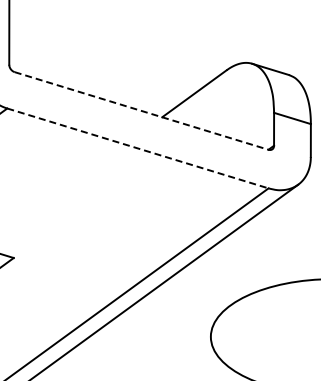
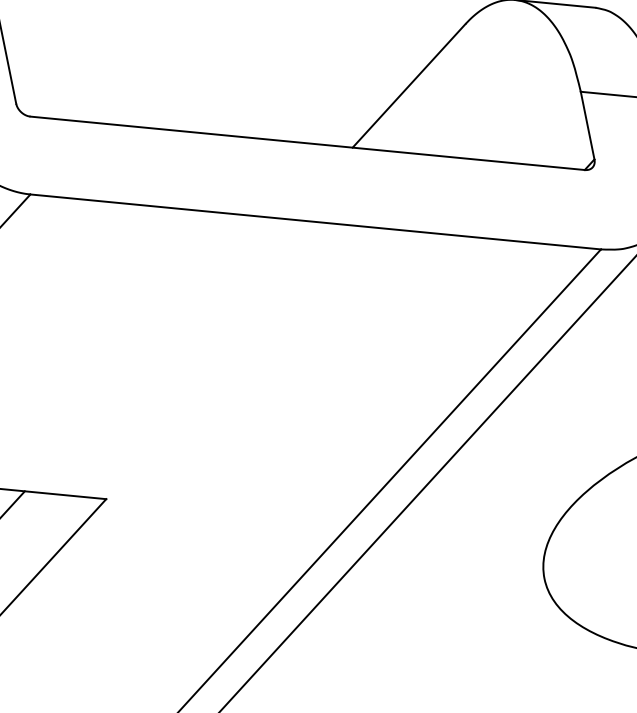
line: (141, 110) -> (307, 142), dashed -> solid
line: (137, 148) -> (314, 222), dashed -> solid

